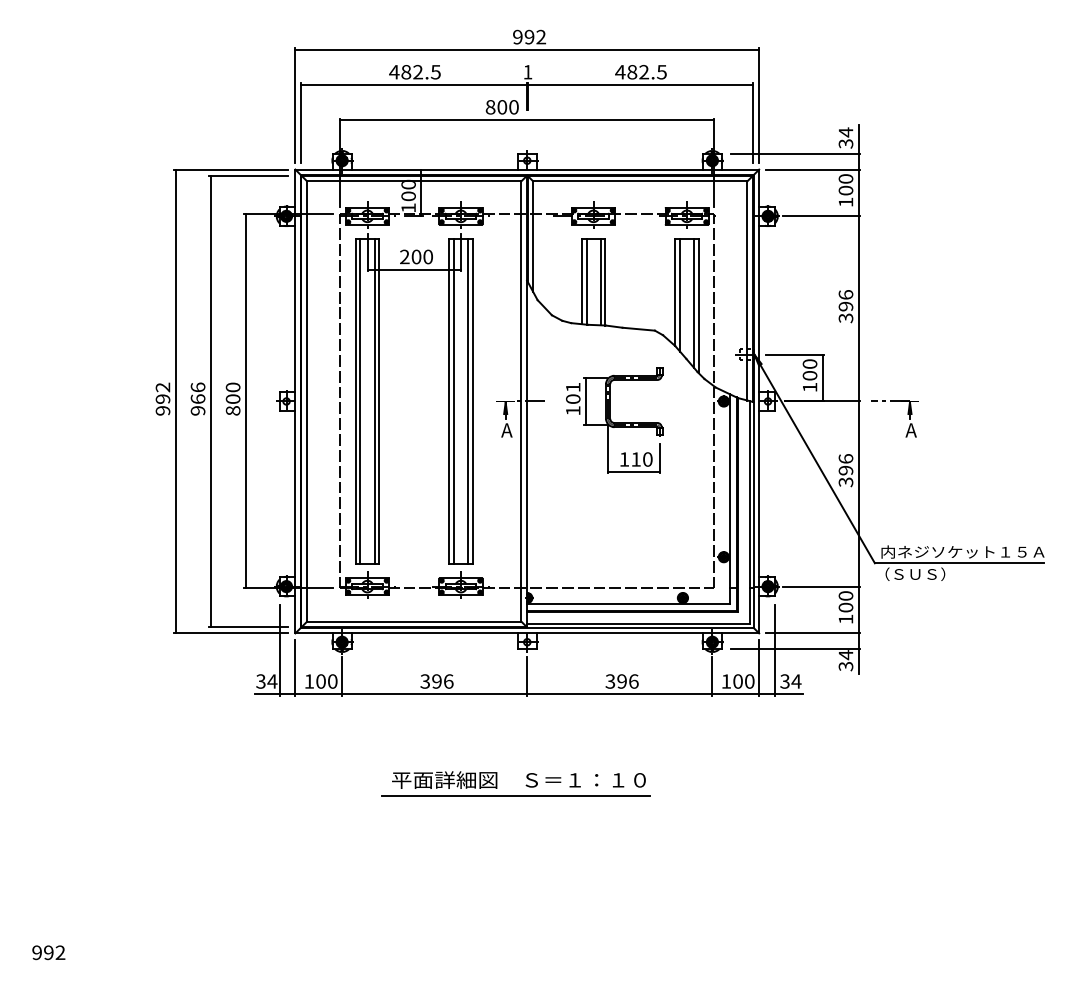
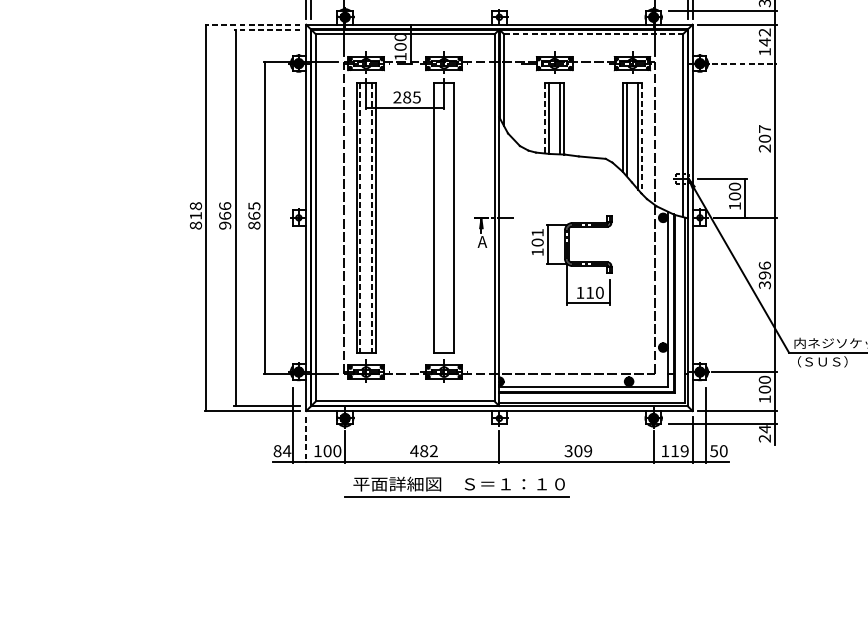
line: (230, 169) -> (252, 24), solid -> dashed
line: (248, 175) -> (267, 29), solid -> dashed
line: (640, 181) -> (593, 34), solid -> dashed
text: (845, 184) -> (764, 37), 100 -> 142
line: (821, 216) -> (744, 63), solid -> dashed
text: (421, 256) -> (411, 97), 200 -> 285
line: (581, 282) -> (544, 118), solid -> dashed
line: (698, 306) -> (642, 138), solid -> dashed
text: (845, 306) -> (764, 138), 396 -> 207
text: (232, 392) -> (253, 210), 800 -> 865
text: (162, 398) -> (195, 215), 992 -> 818
line: (360, 401) -> (360, 217), solid -> dashed
line: (374, 401) -> (372, 217), solid -> dashed
line: (453, 401) -> (437, 217), removed
line: (468, 401) -> (450, 217), removed
part: (907, 414) -> (816, 228), removed
part: (614, 420) -> (572, 260), moved
text: (846, 666) -> (765, 438), 34 -> 24
line: (295, 667) -> (306, 439), solid -> dashed
text: (260, 681) -> (277, 451), 34 -> 84
text: (436, 681) -> (423, 451), 396 -> 482
text: (627, 681) -> (582, 451), 396 -> 309
text: (743, 681) -> (679, 451), 100 -> 119
text: (790, 681) -> (718, 451), 34 -> 50
part: (525, 785) -> (464, 488), moved

